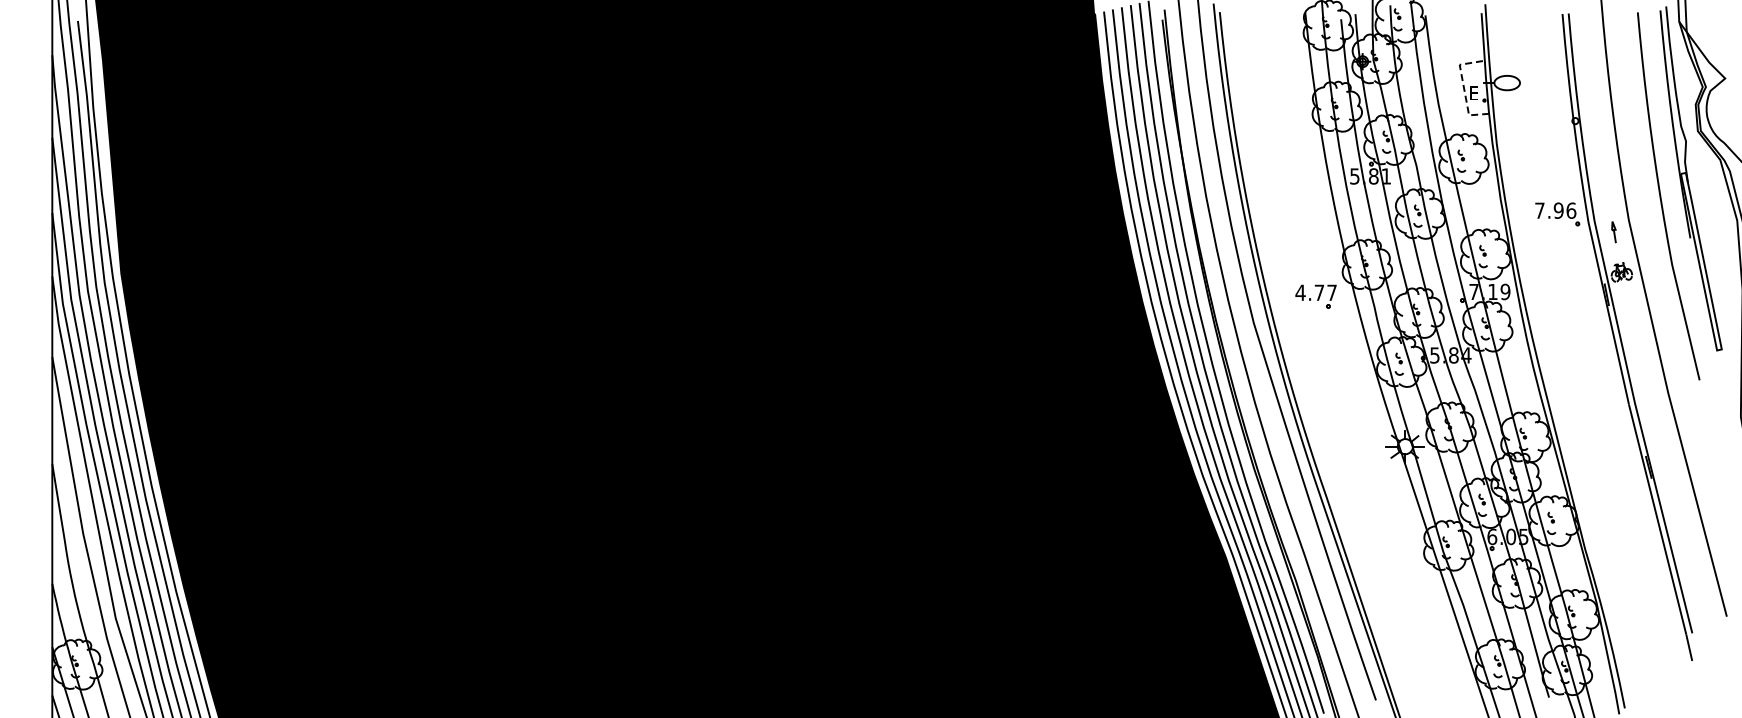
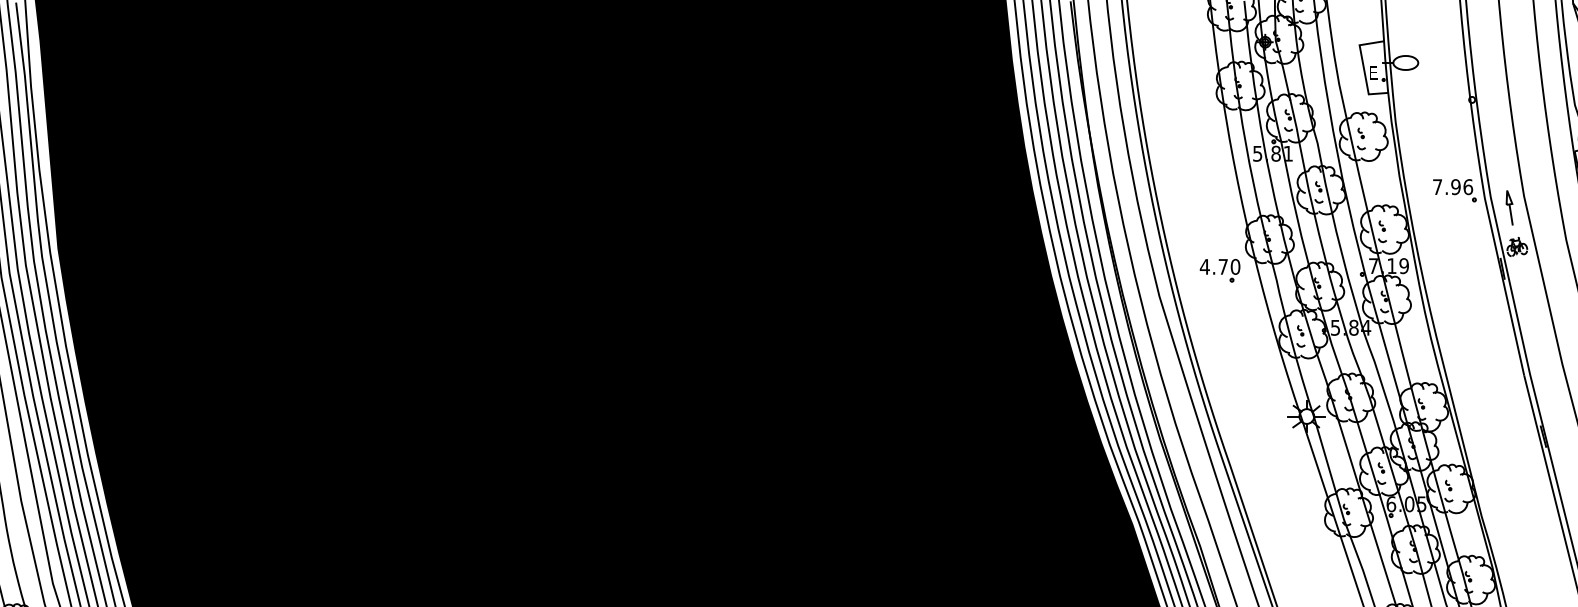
line: (1463, 87) -> (1363, 67), dashed -> solid
part: (1613, 232) -> (1509, 208), size x1.67
text: (1332, 292) -> (1235, 266), 4.77 -> 4.70

